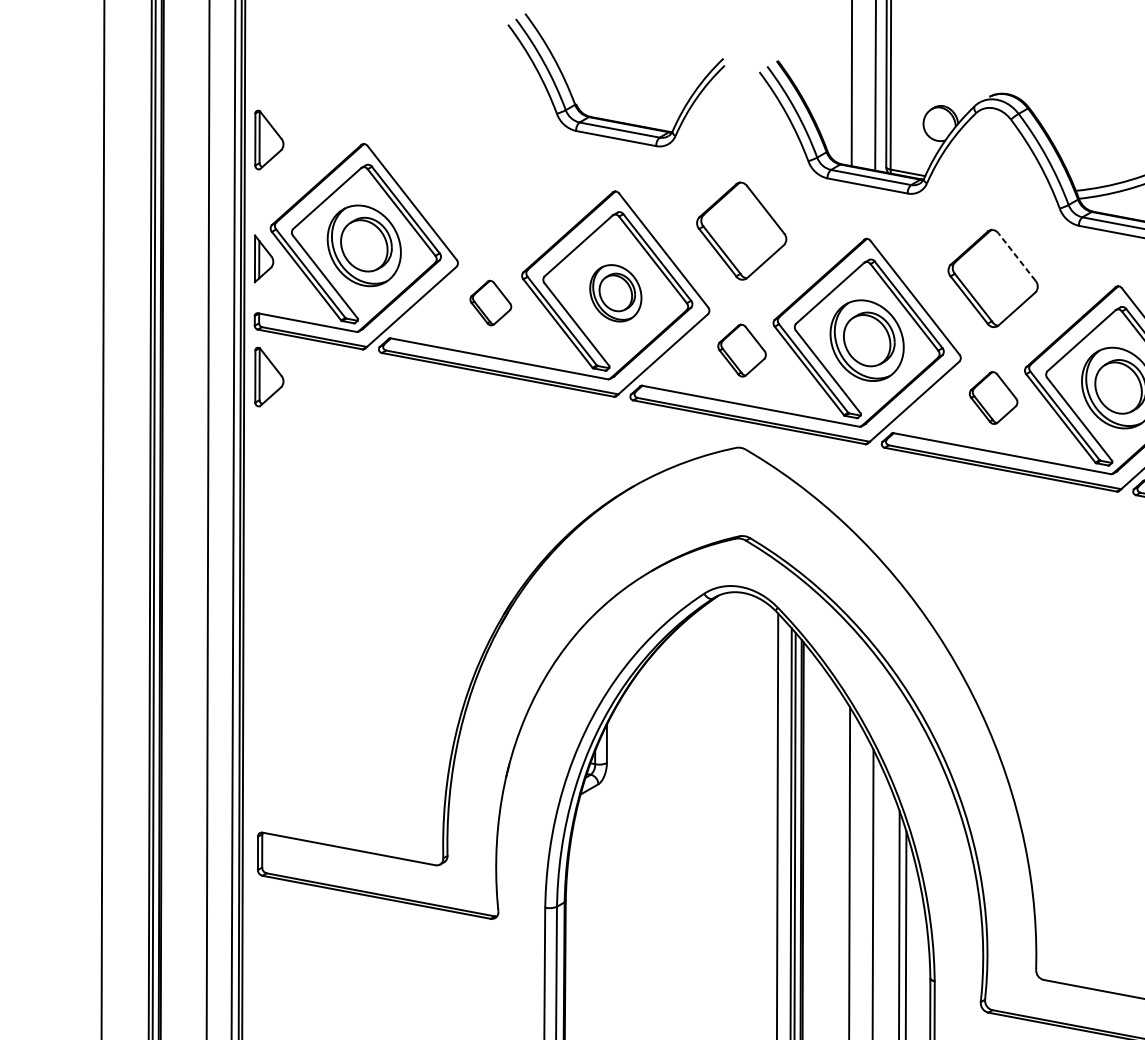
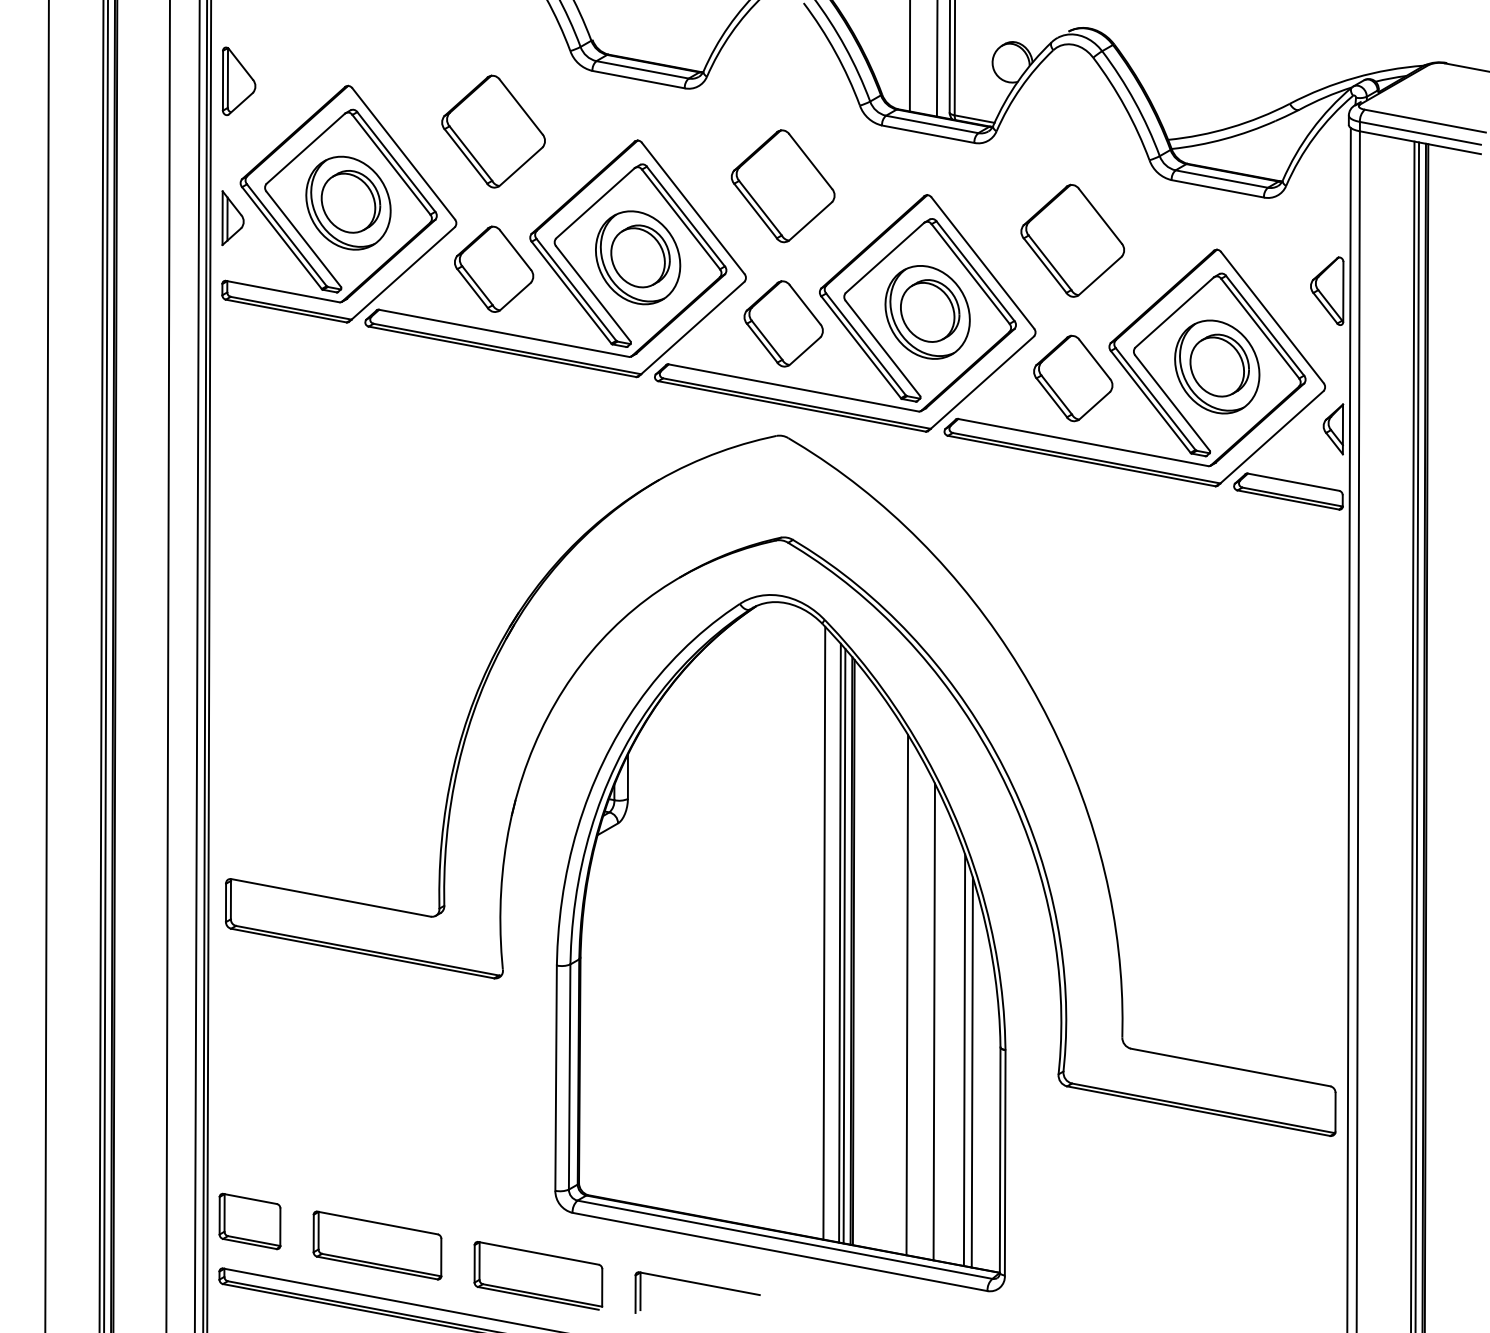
part: (490, 183) -> (493, 131), added
line: (1017, 257) -> (1100, 216), dashed -> solid
part: (616, 293) -> (638, 257), size x1.43
part: (491, 302) -> (494, 268), size x1.67
part: (741, 350) -> (783, 323), size x1.43
part: (268, 376) -> (238, 353), removed
part: (993, 398) -> (1073, 378), size x1.43

